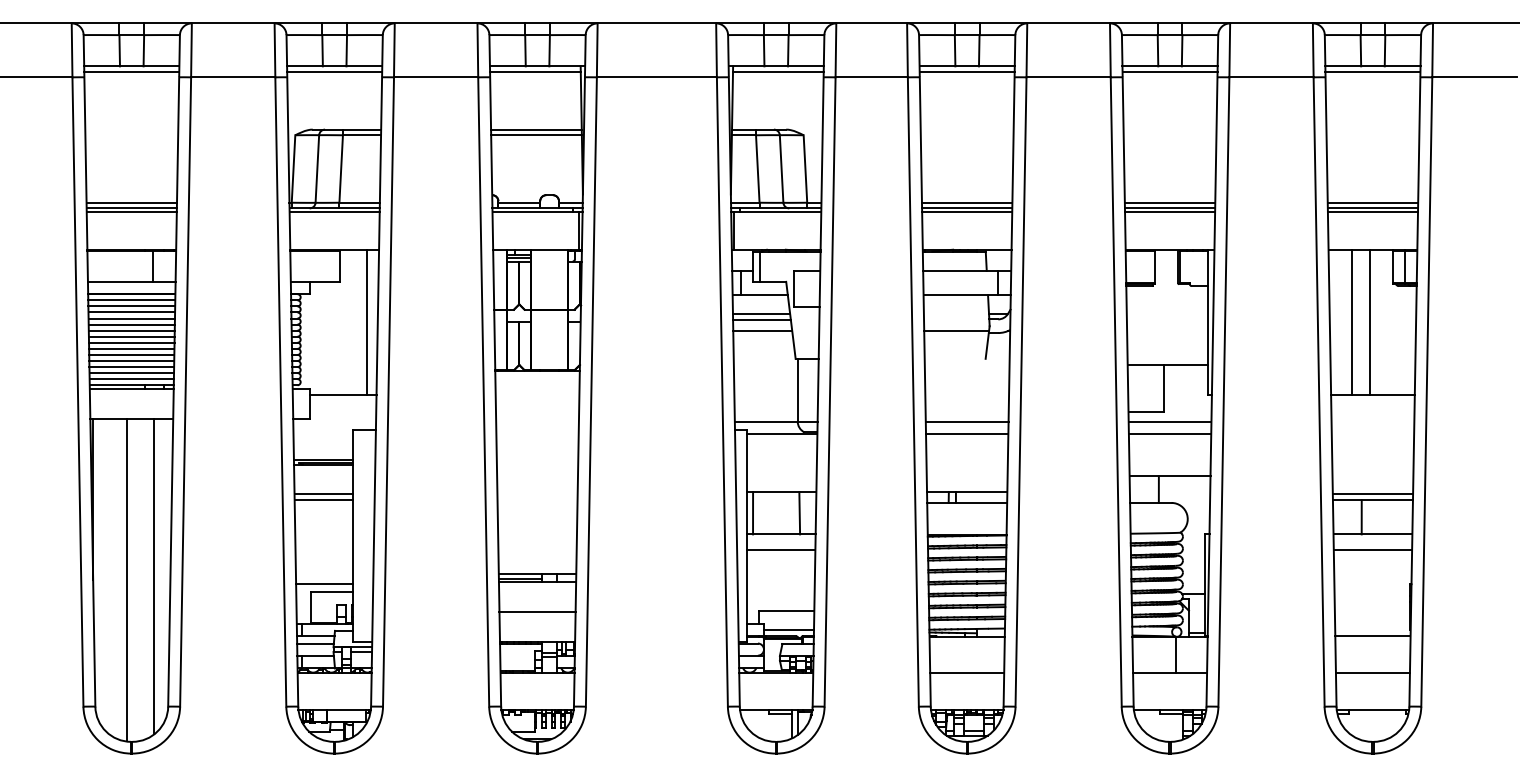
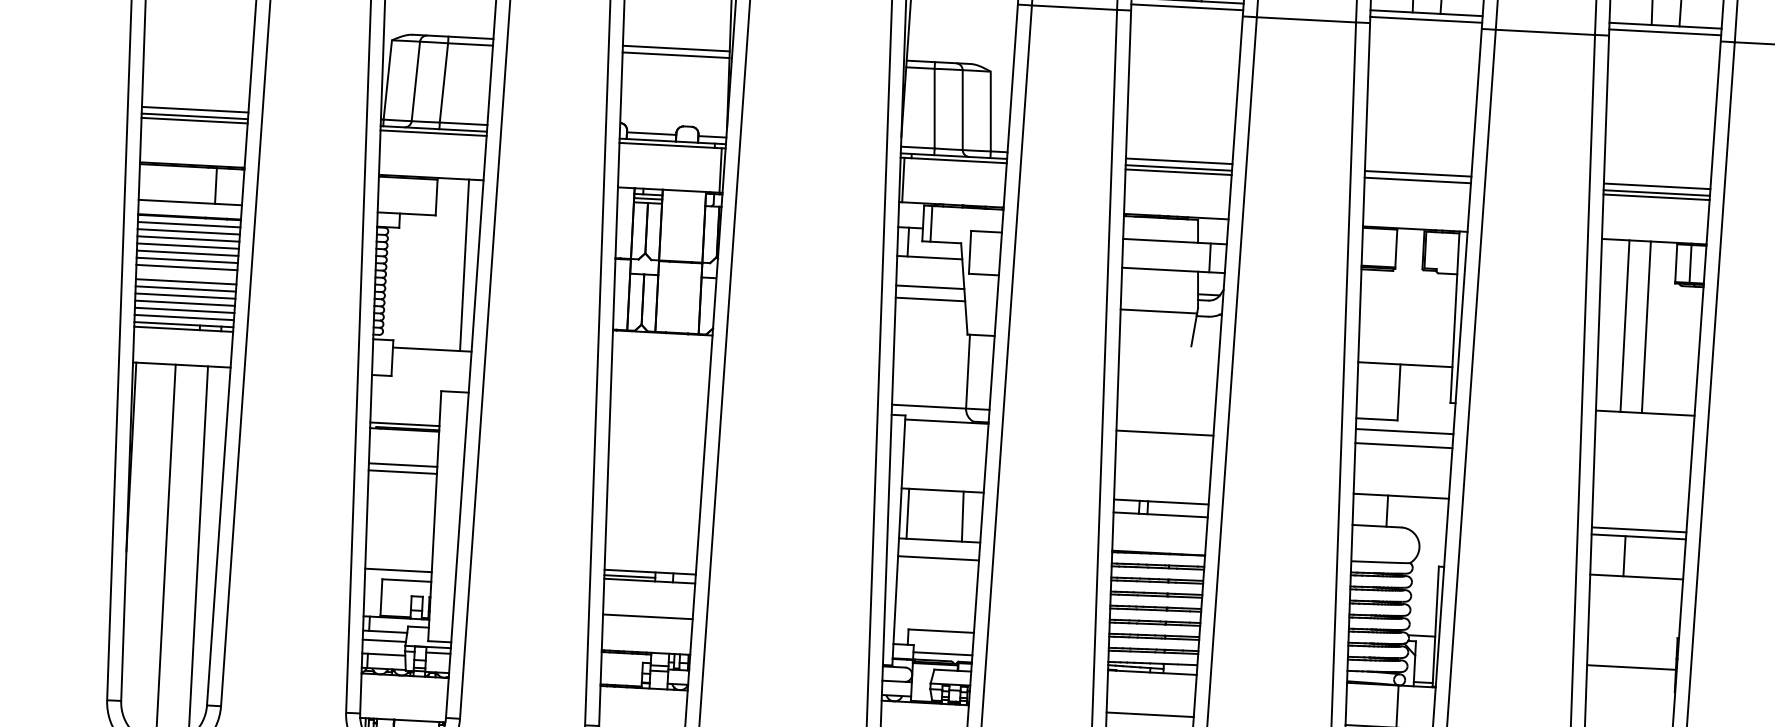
line: (1170, 212) -> (1418, 185), removed
line: (761, 314) -> (930, 280), removed
line: (131, 342) -> (186, 274), removed
line: (966, 421) -> (1164, 418), removed
line: (1372, 549) -> (1635, 594), removed
line: (1372, 636) -> (1631, 667), moved

